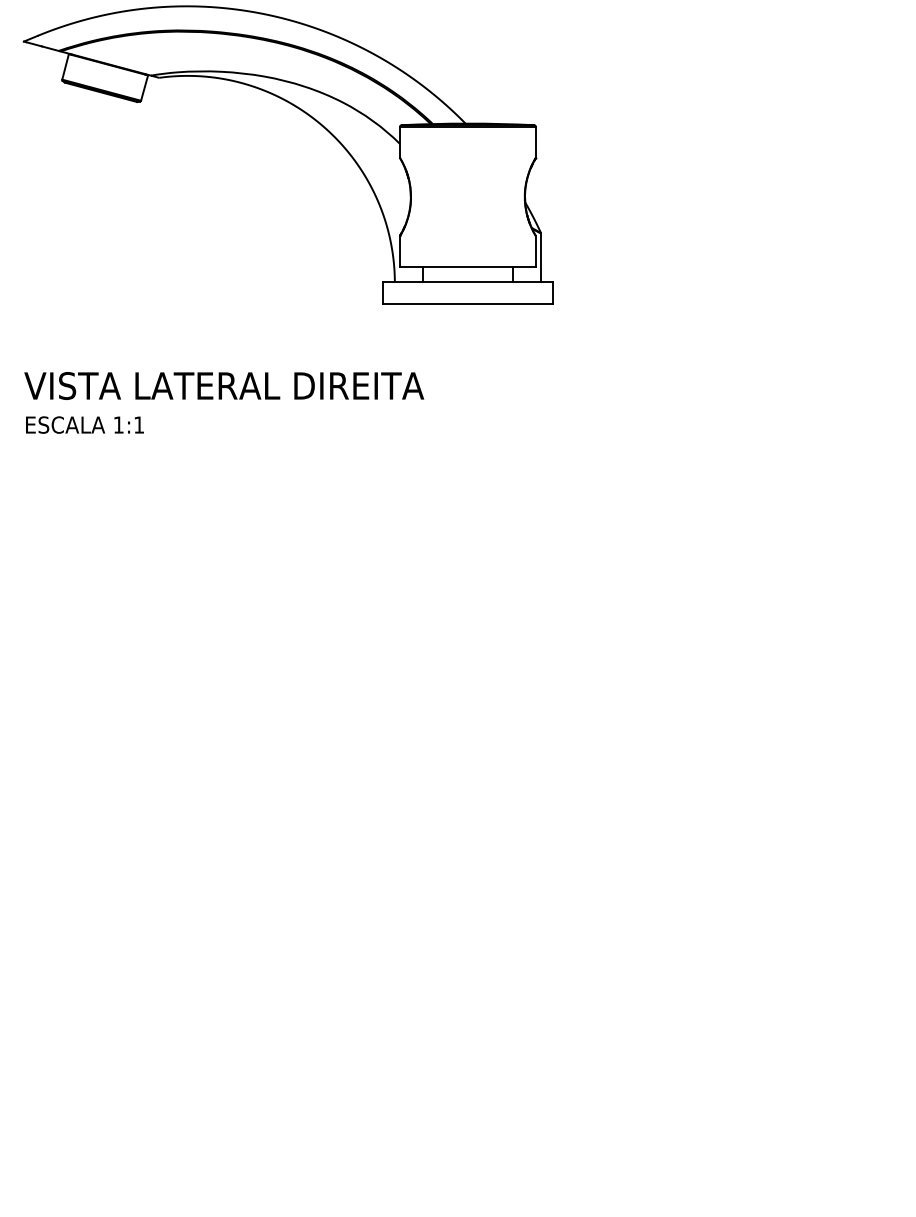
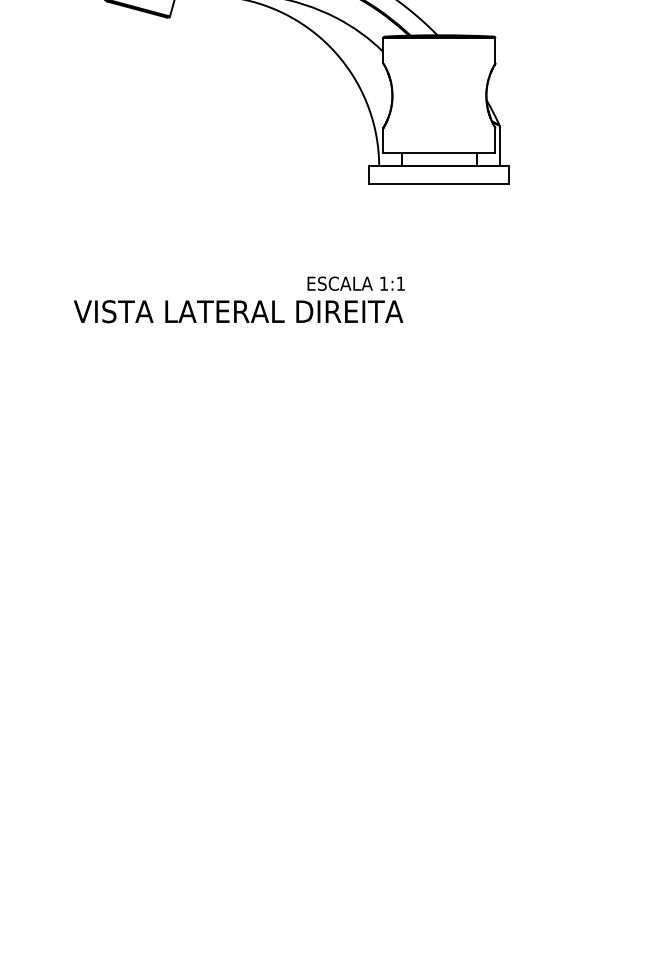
text: (224, 385) -> (238, 311), moved
text: (84, 424) -> (355, 283), moved

